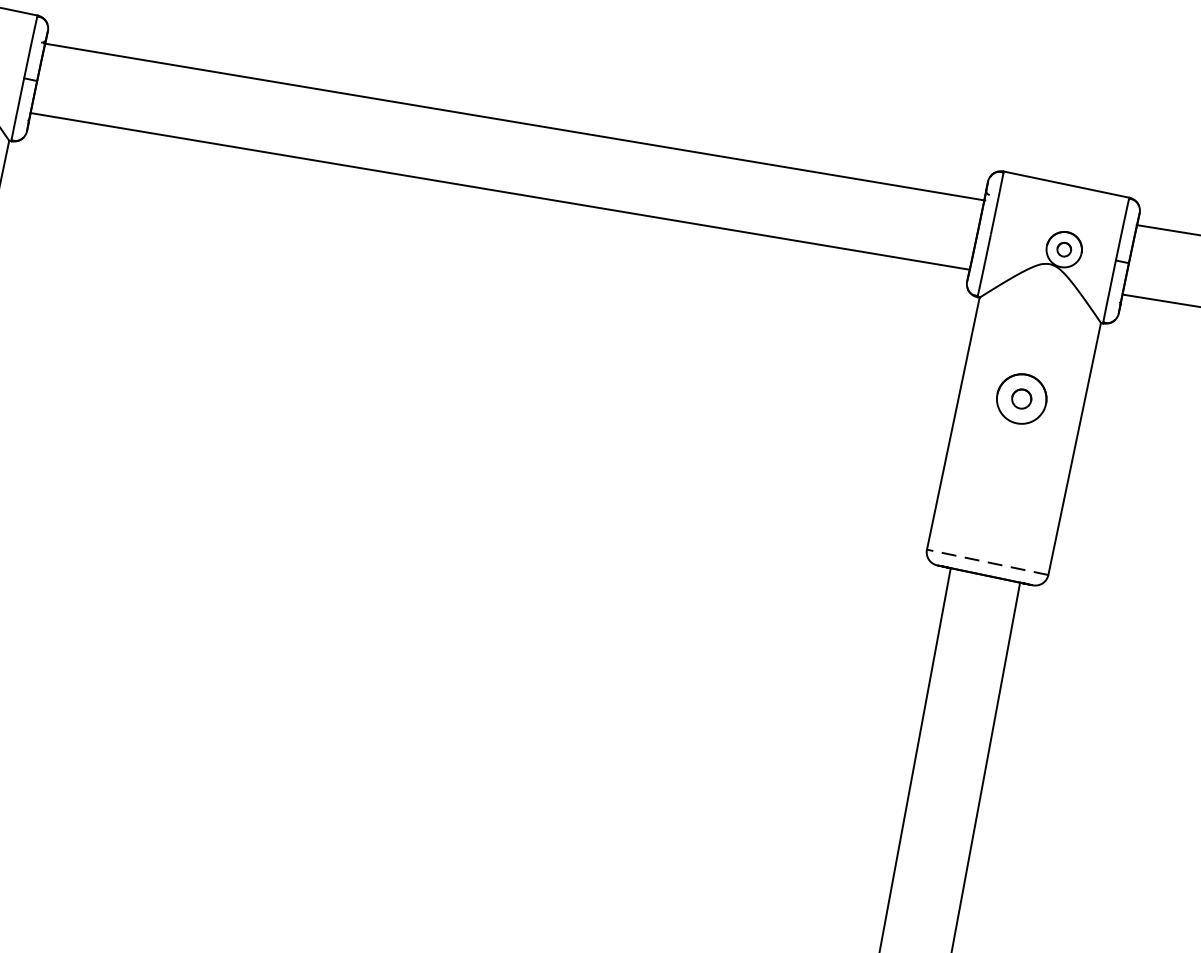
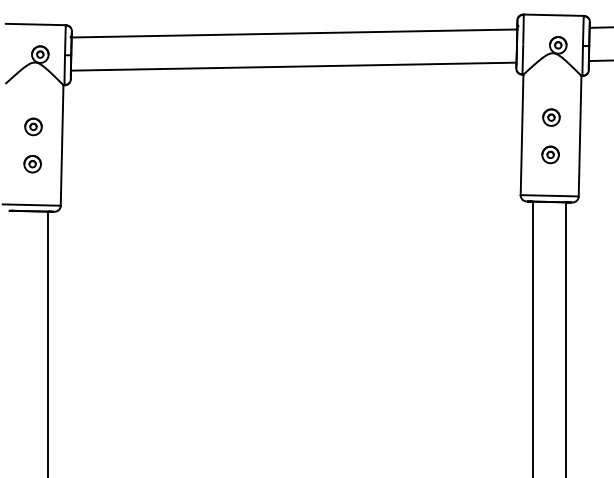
part: (1021, 398) -> (551, 117), size x0.71
part: (1005, 475) -> (550, 154), added
line: (987, 561) -> (549, 195), dashed -> solid

